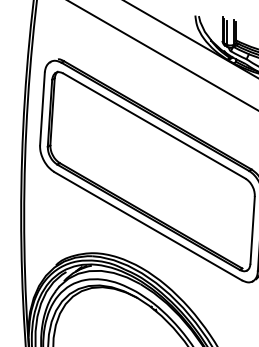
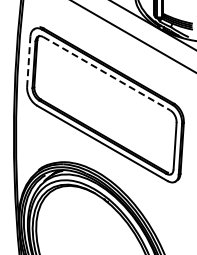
line: (42, 108) -> (28, 61), solid -> dashed
line: (155, 125) -> (107, 73), solid -> dashed

